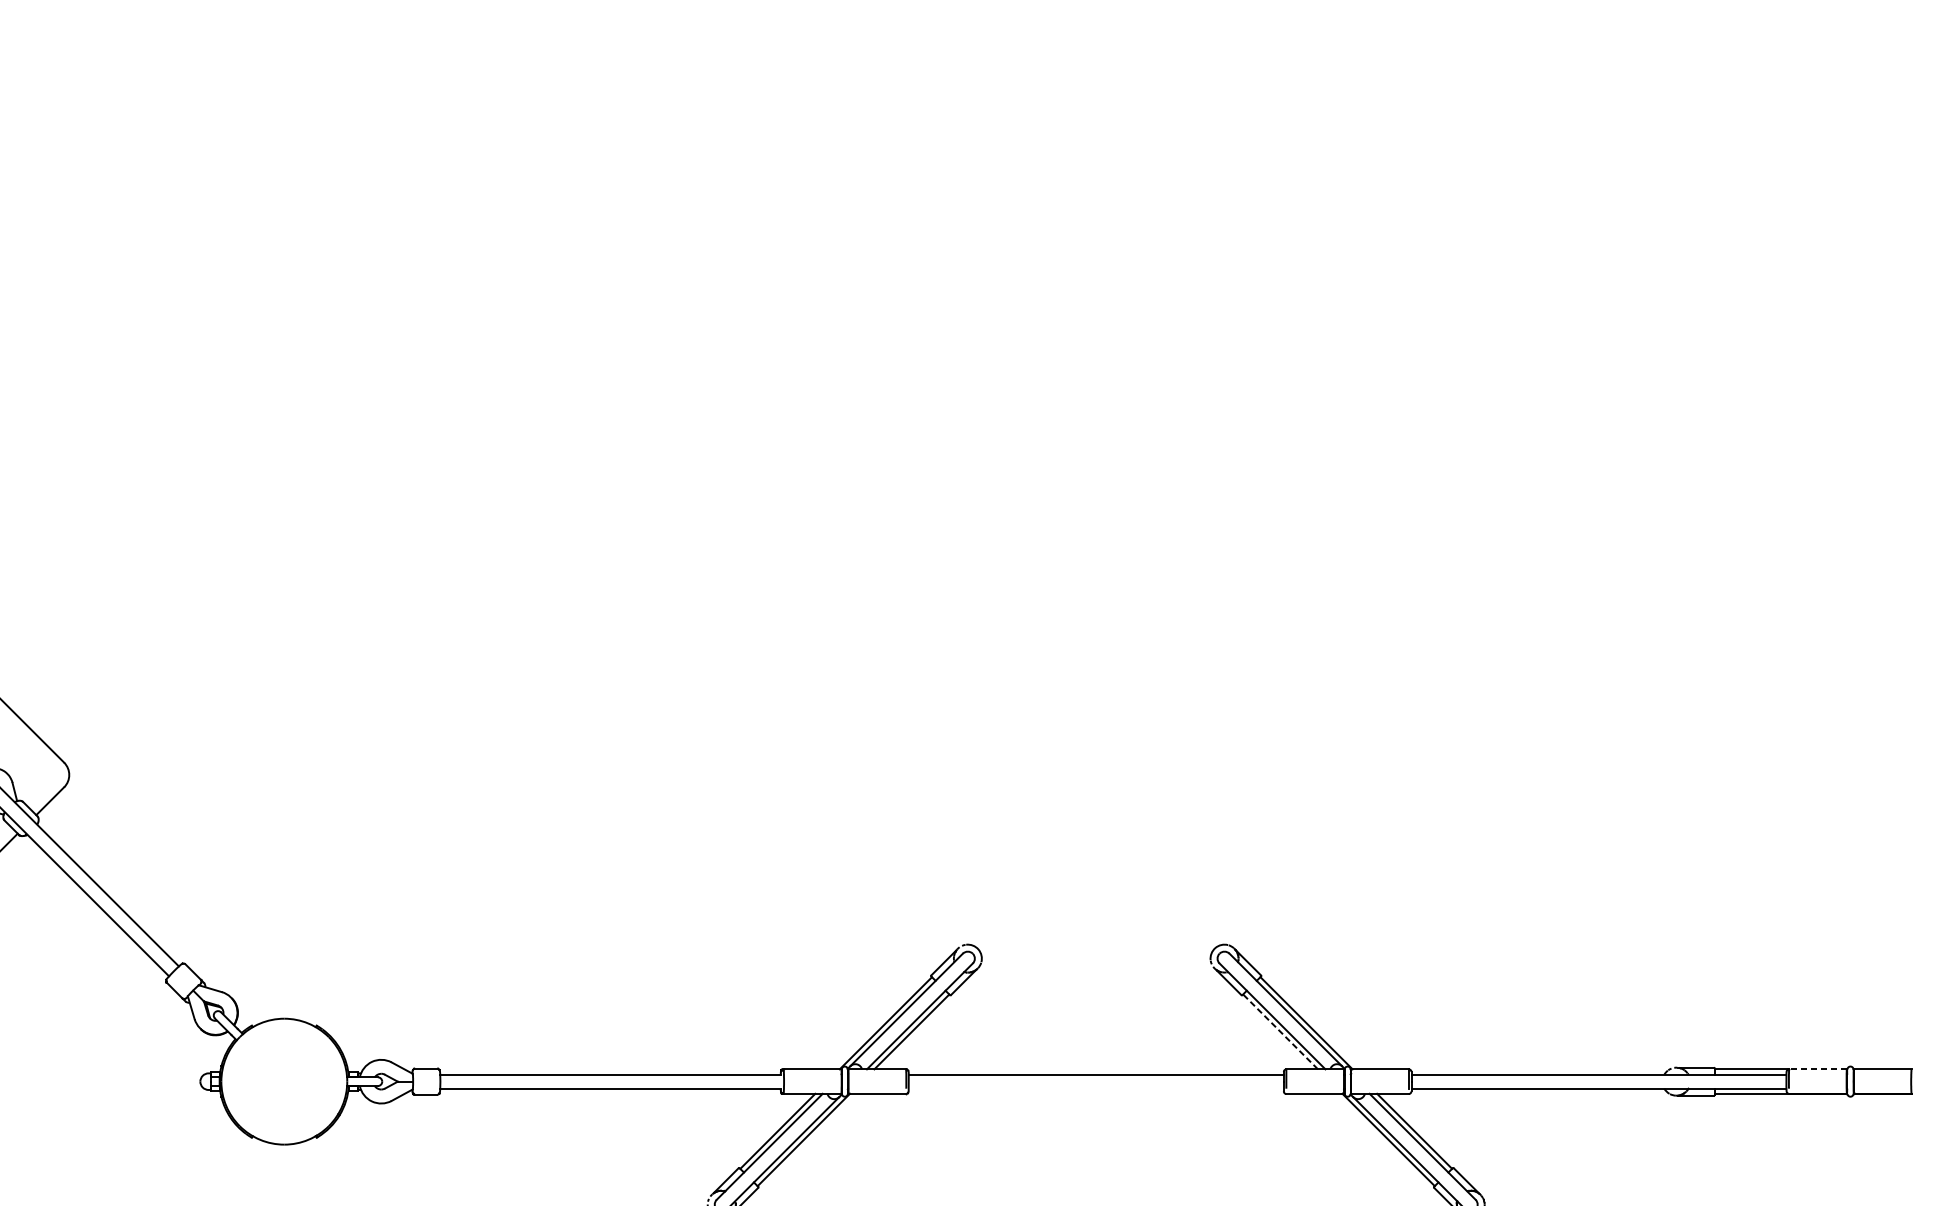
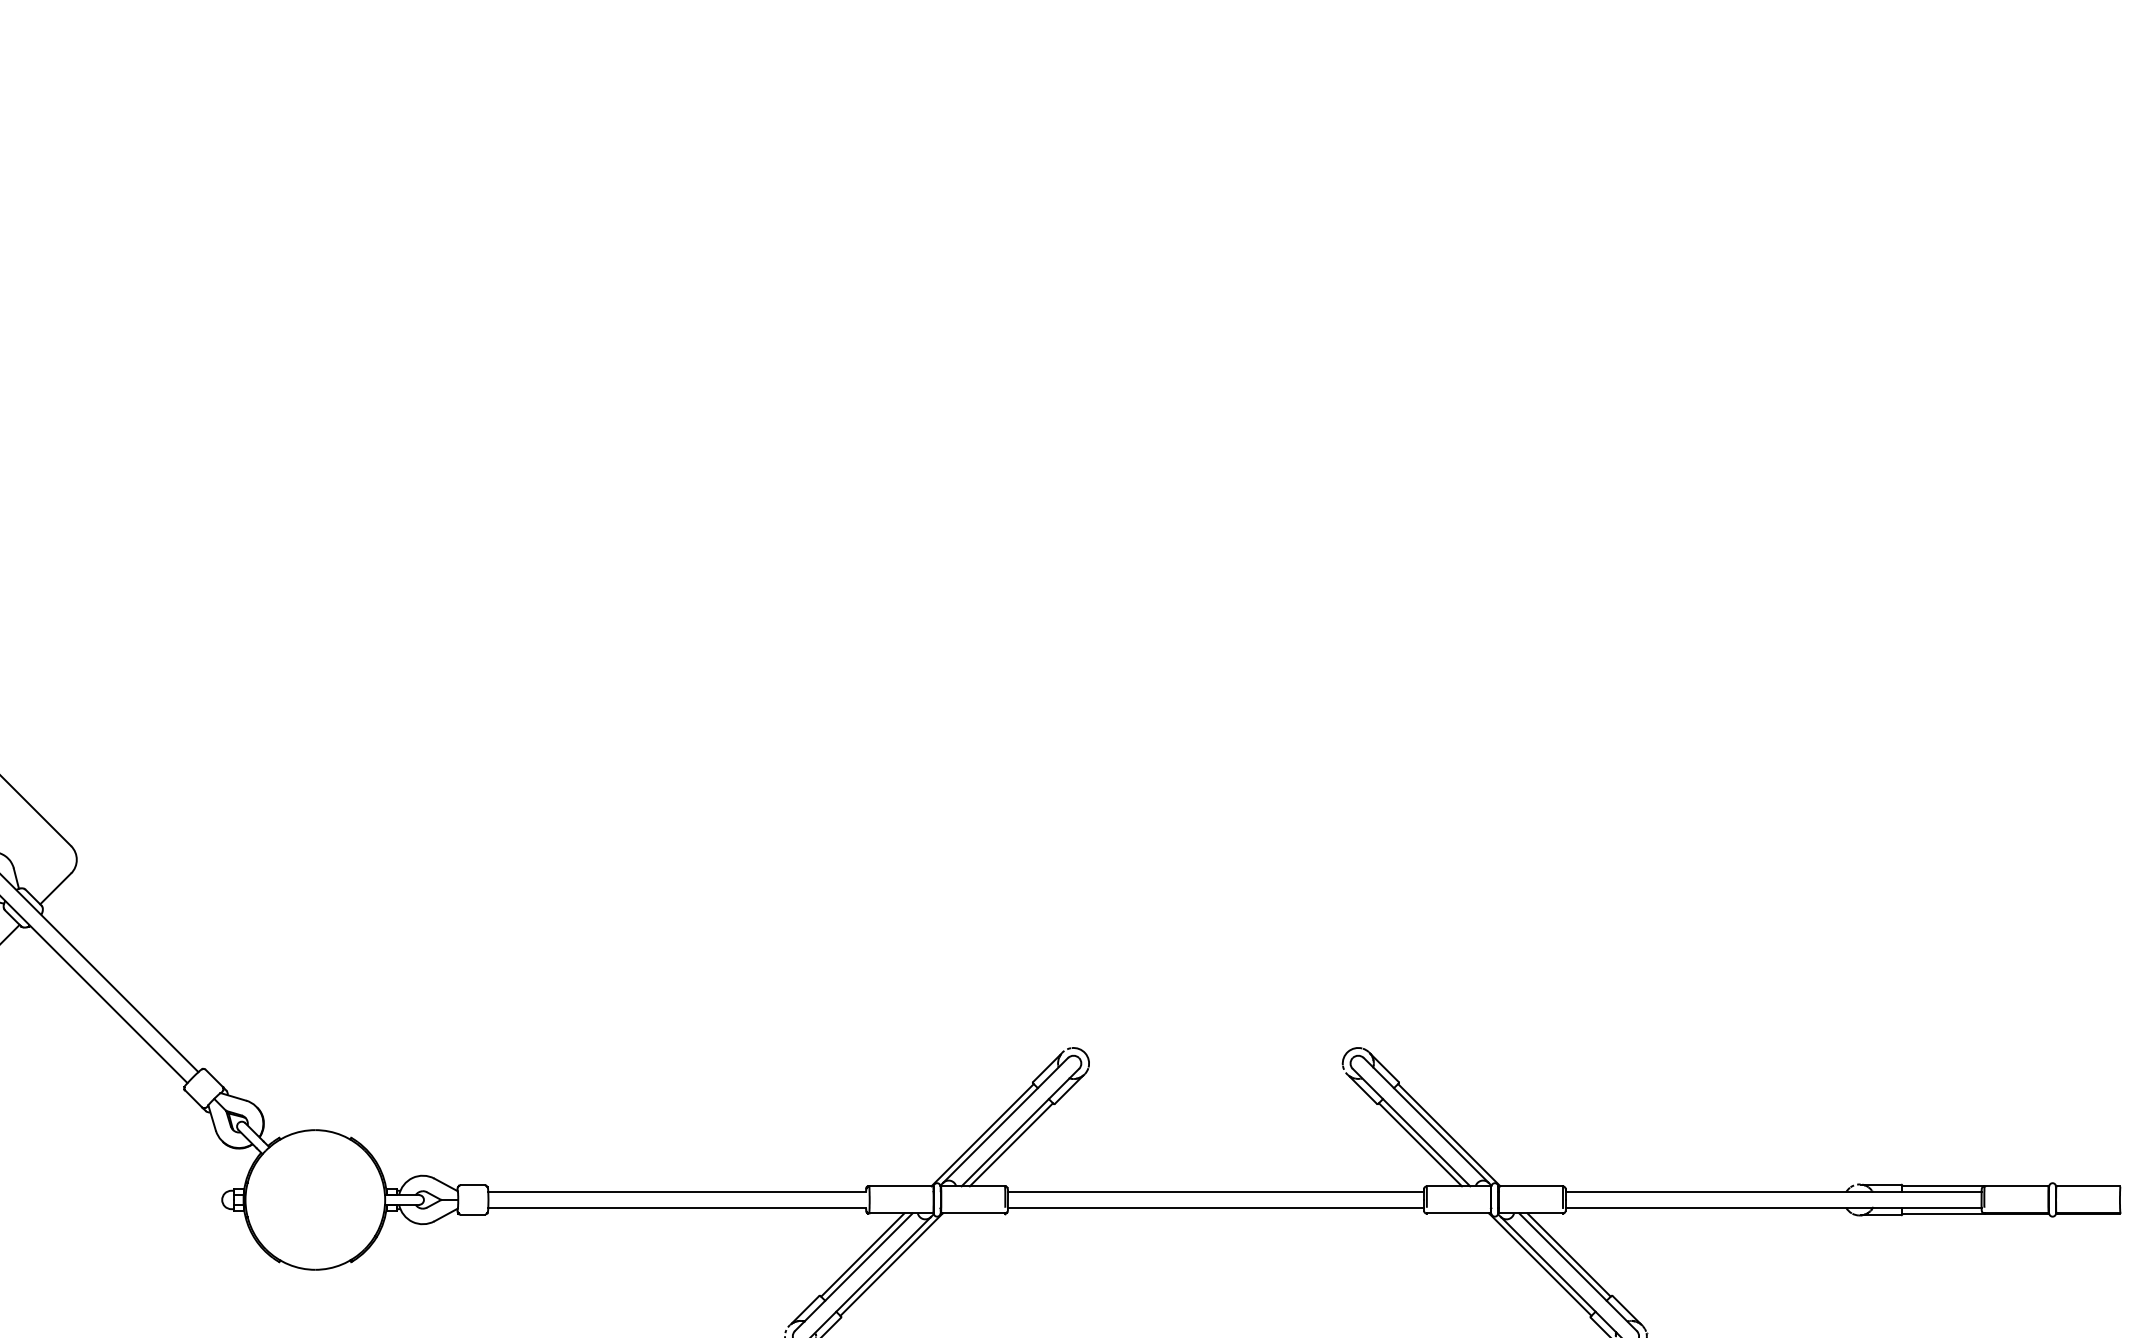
line: (1280, 1031) -> (1420, 1144), dashed -> solid
line: (1817, 1069) -> (2016, 1186), dashed -> solid
line: (1096, 1088) -> (1216, 1207), added

